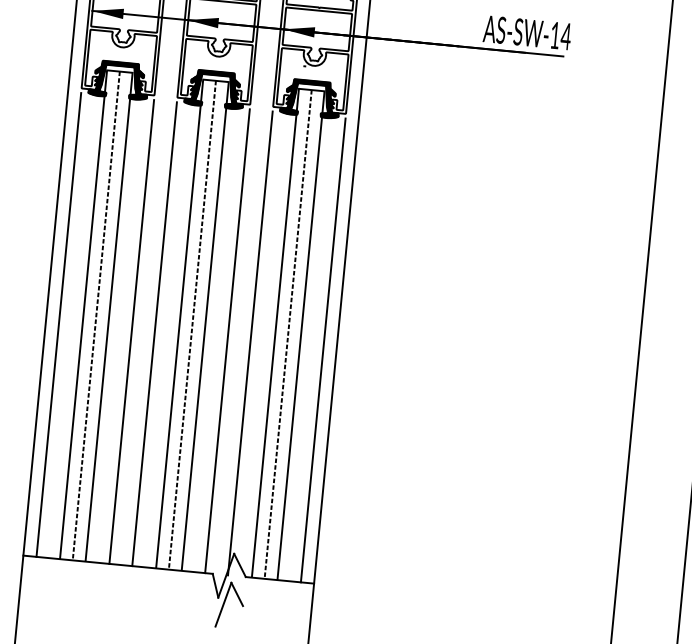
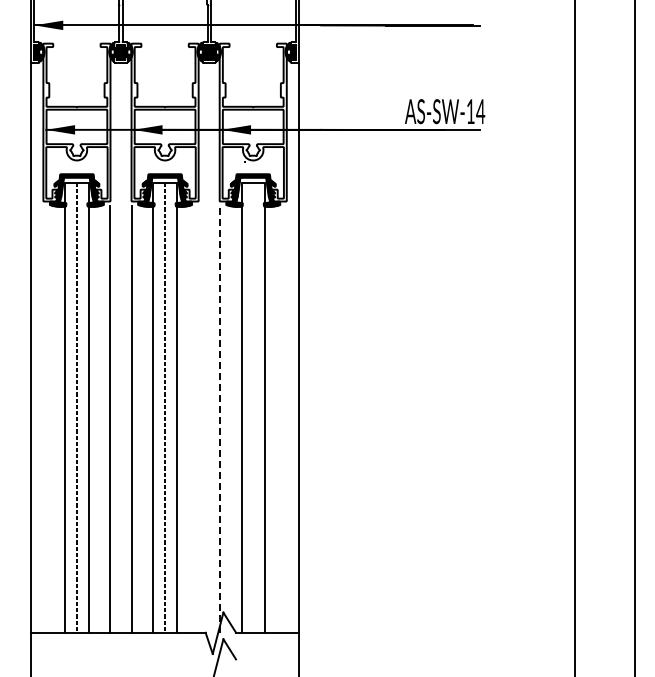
line: (59, 324) -> (43, 418), removed
line: (288, 334) -> (253, 407), removed
line: (227, 340) -> (198, 418), removed
line: (250, 342) -> (219, 418), solid -> dashed
line: (323, 349) -> (286, 418), removed

